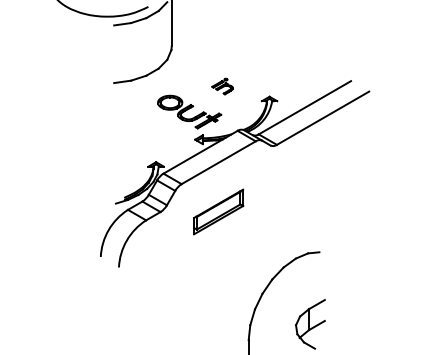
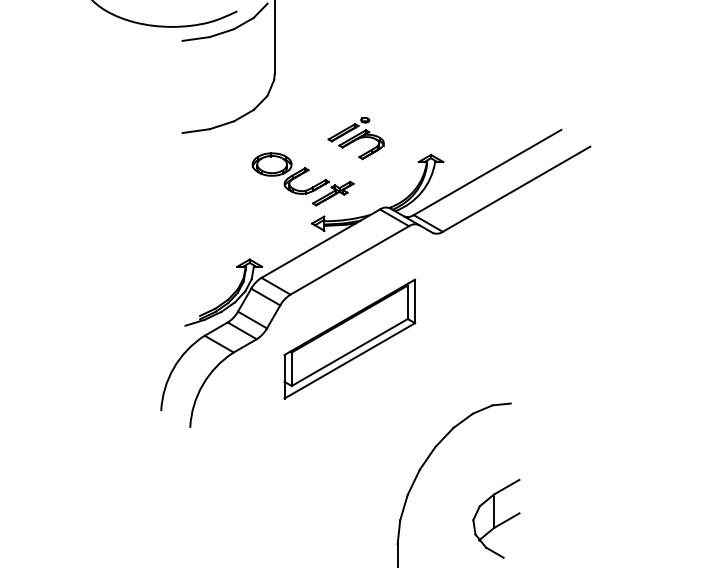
part: (222, 86) -> (355, 138), size x1.67
part: (218, 211) -> (349, 338), size x1.67

